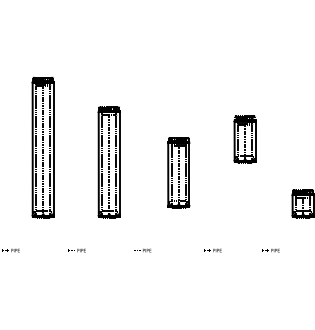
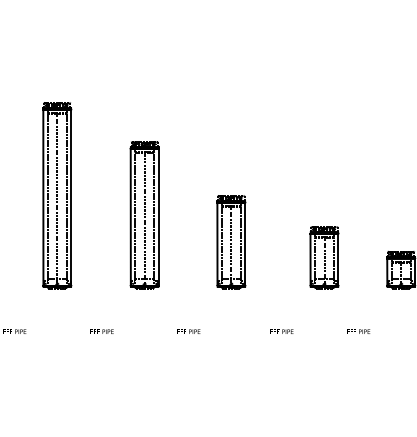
part: (244, 139) -> (323, 257), moved
part: (178, 172) -> (230, 241), moved

